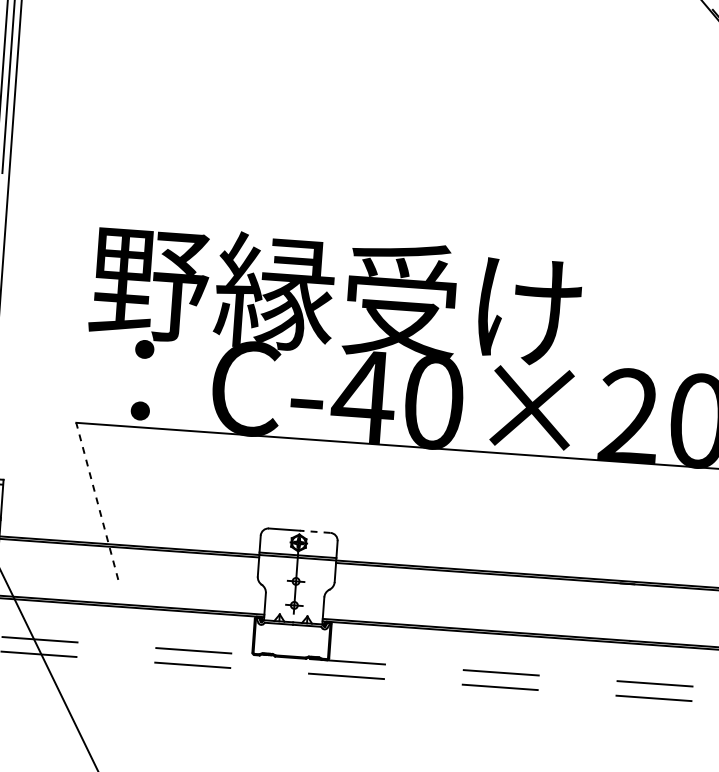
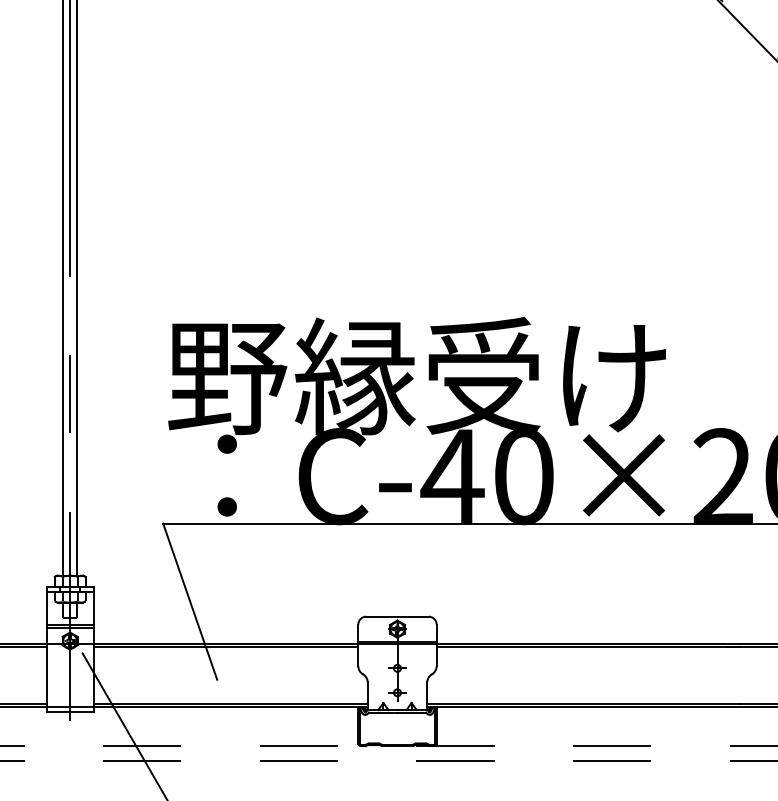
line: (97, 501) -> (190, 601), dashed -> solid
line: (315, 531) -> (413, 616), dashed -> solid

